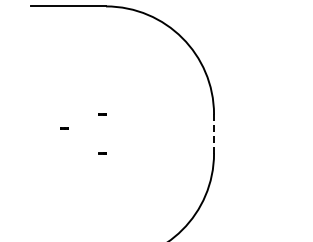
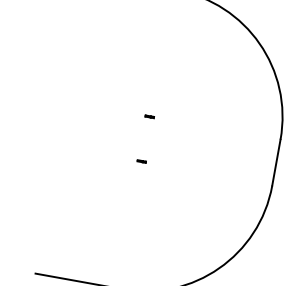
part: (64, 128) -> (102, 124), removed
line: (214, 134) -> (276, 163), dashed -> solid

